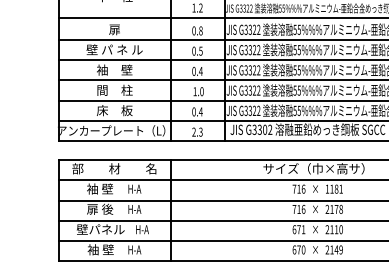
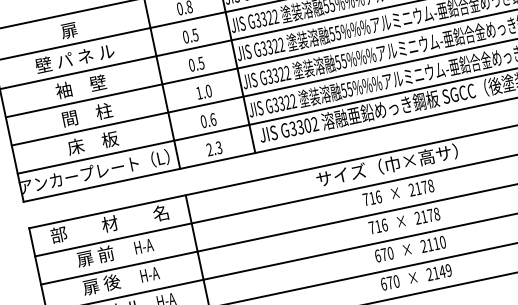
text: (200, 71) -> (200, 63), 0.4 -> 0.5
text: (200, 111) -> (212, 119), 0.4 -> 0.6
text: (100, 188) -> (96, 255), 袖 壁 -> 扉 前
text: (333, 188) -> (420, 187), 1181 -> 2178
text: (303, 229) -> (390, 253), 671 -> 670

